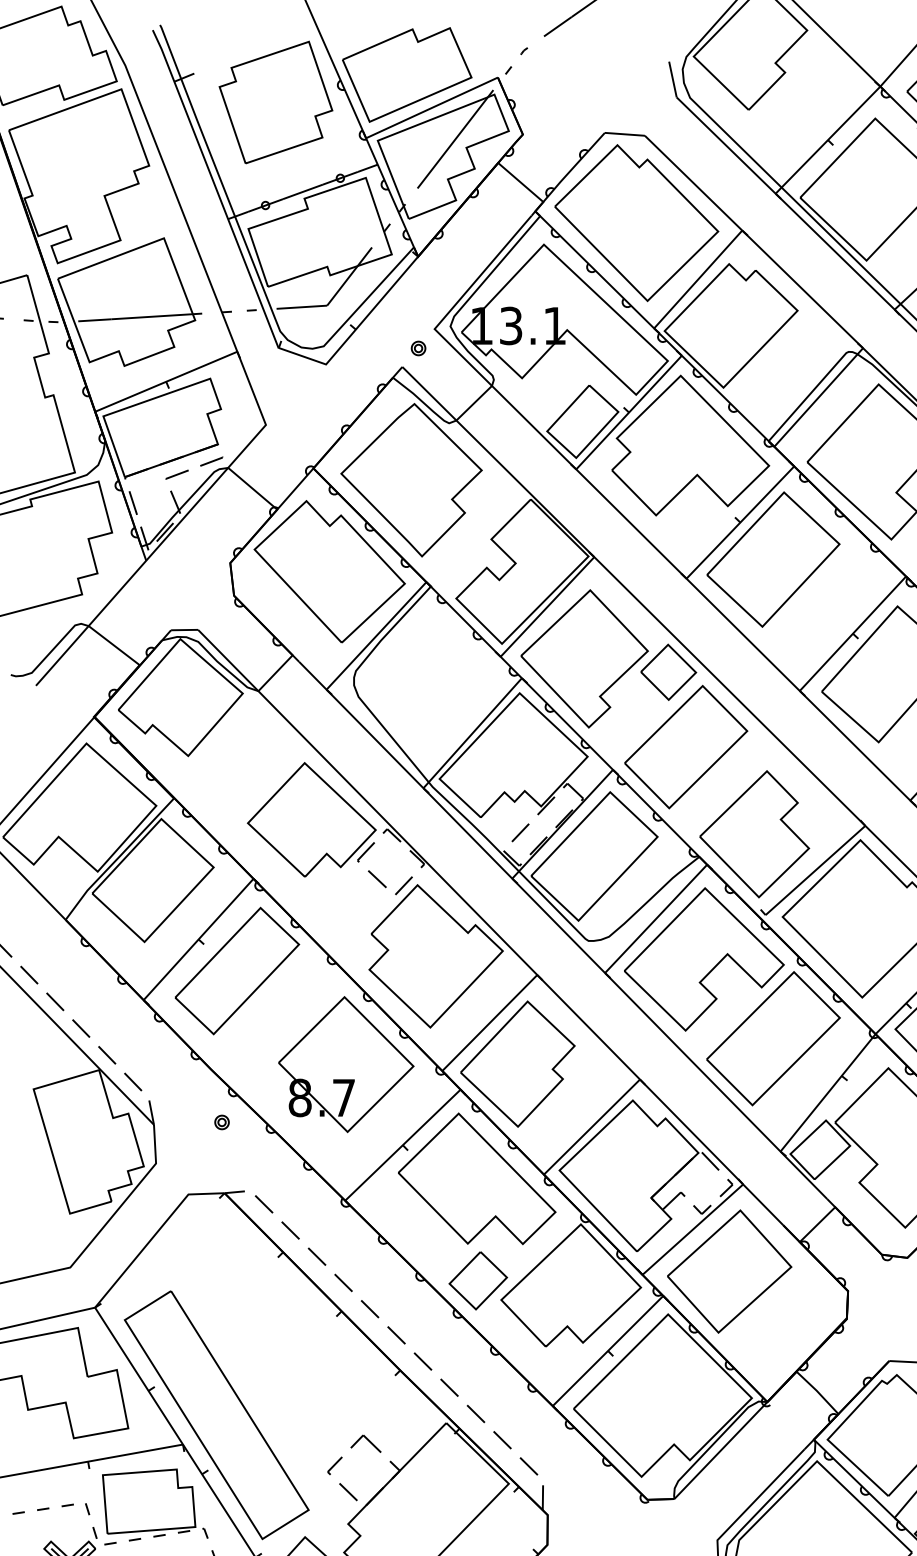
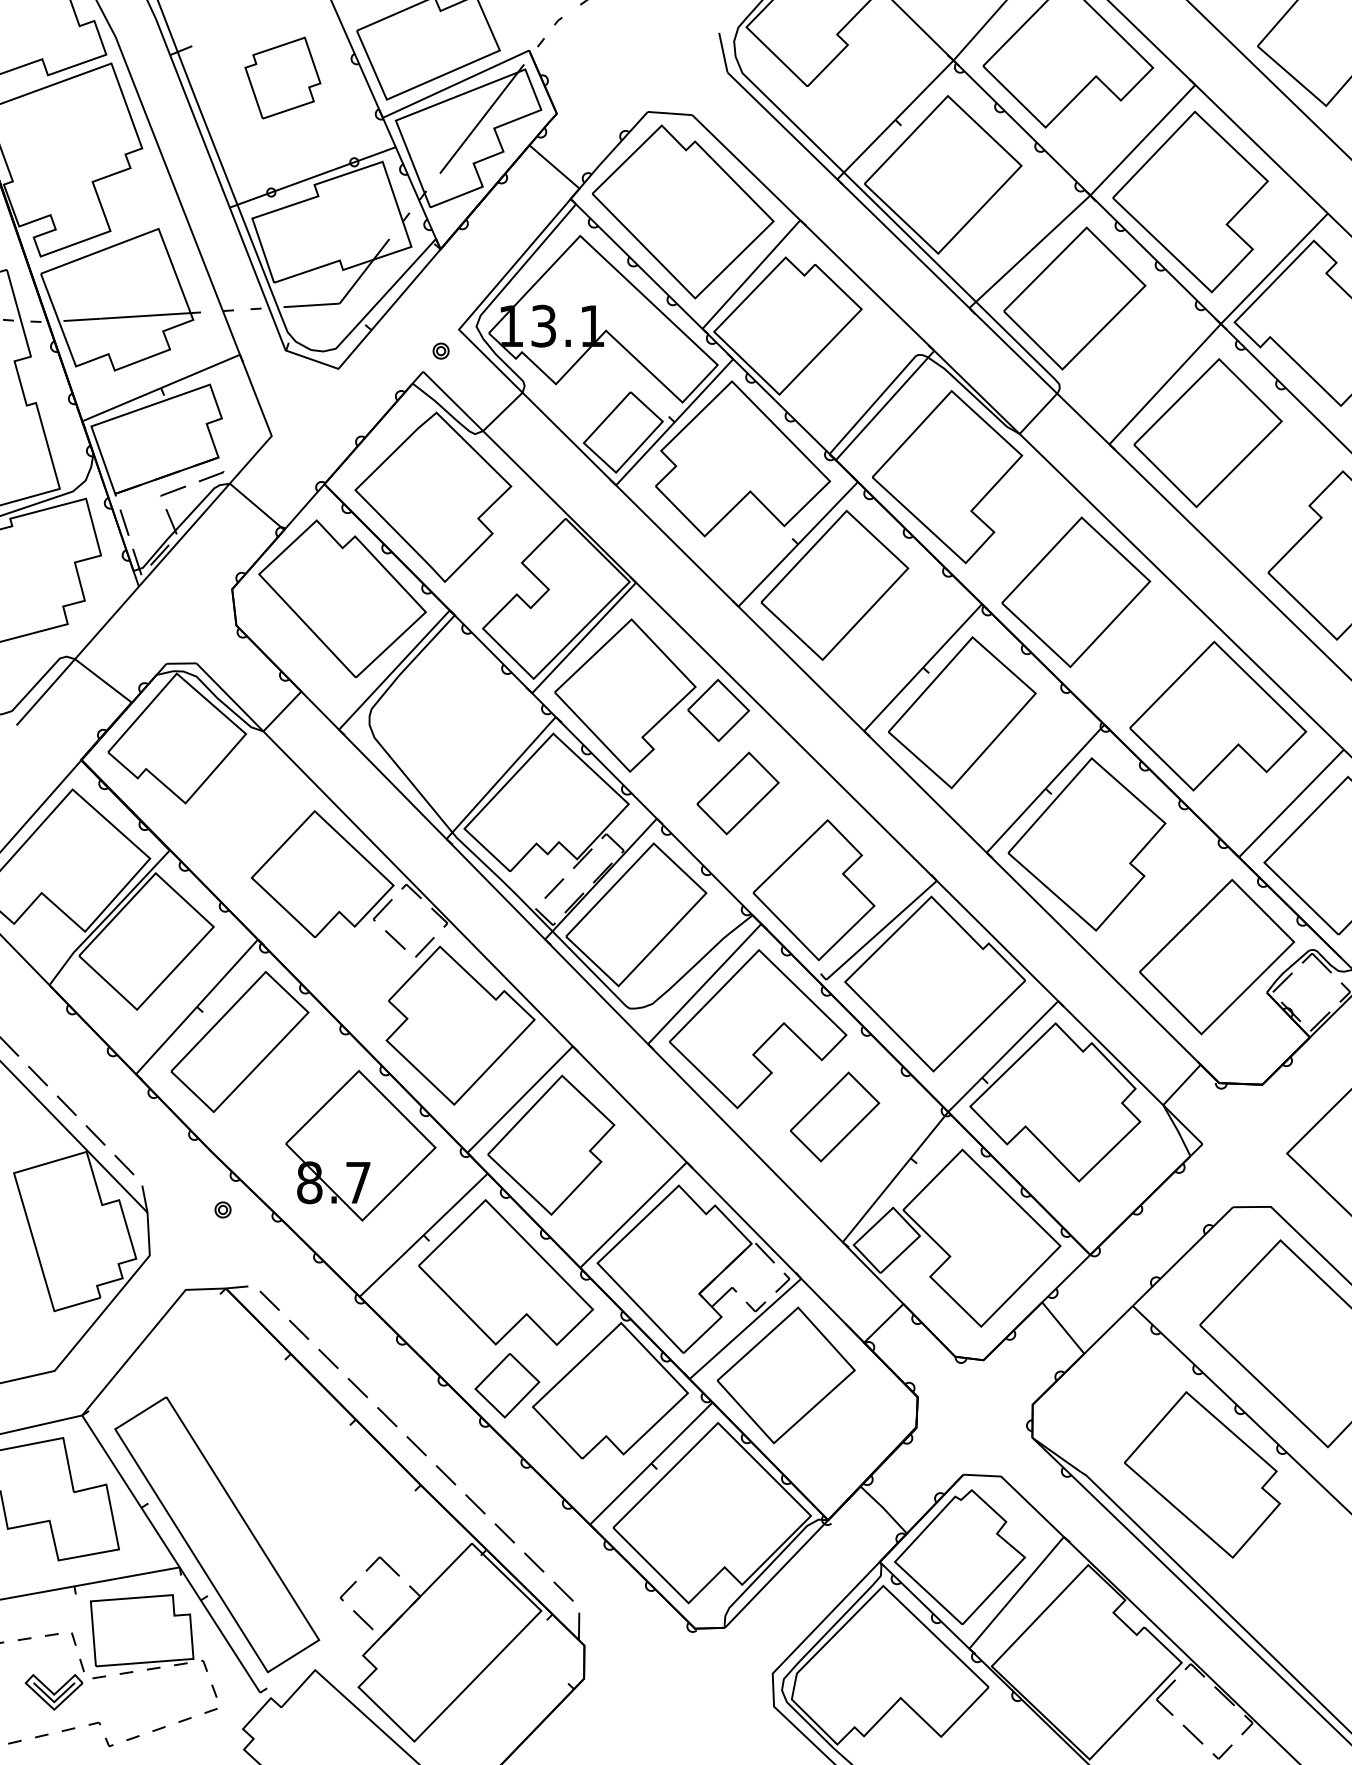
part: (275, 101) -> (282, 77), size x0.6
part: (685, 747) -> (737, 793), size x0.6
part: (773, 1038) -> (834, 1116), size x0.6

